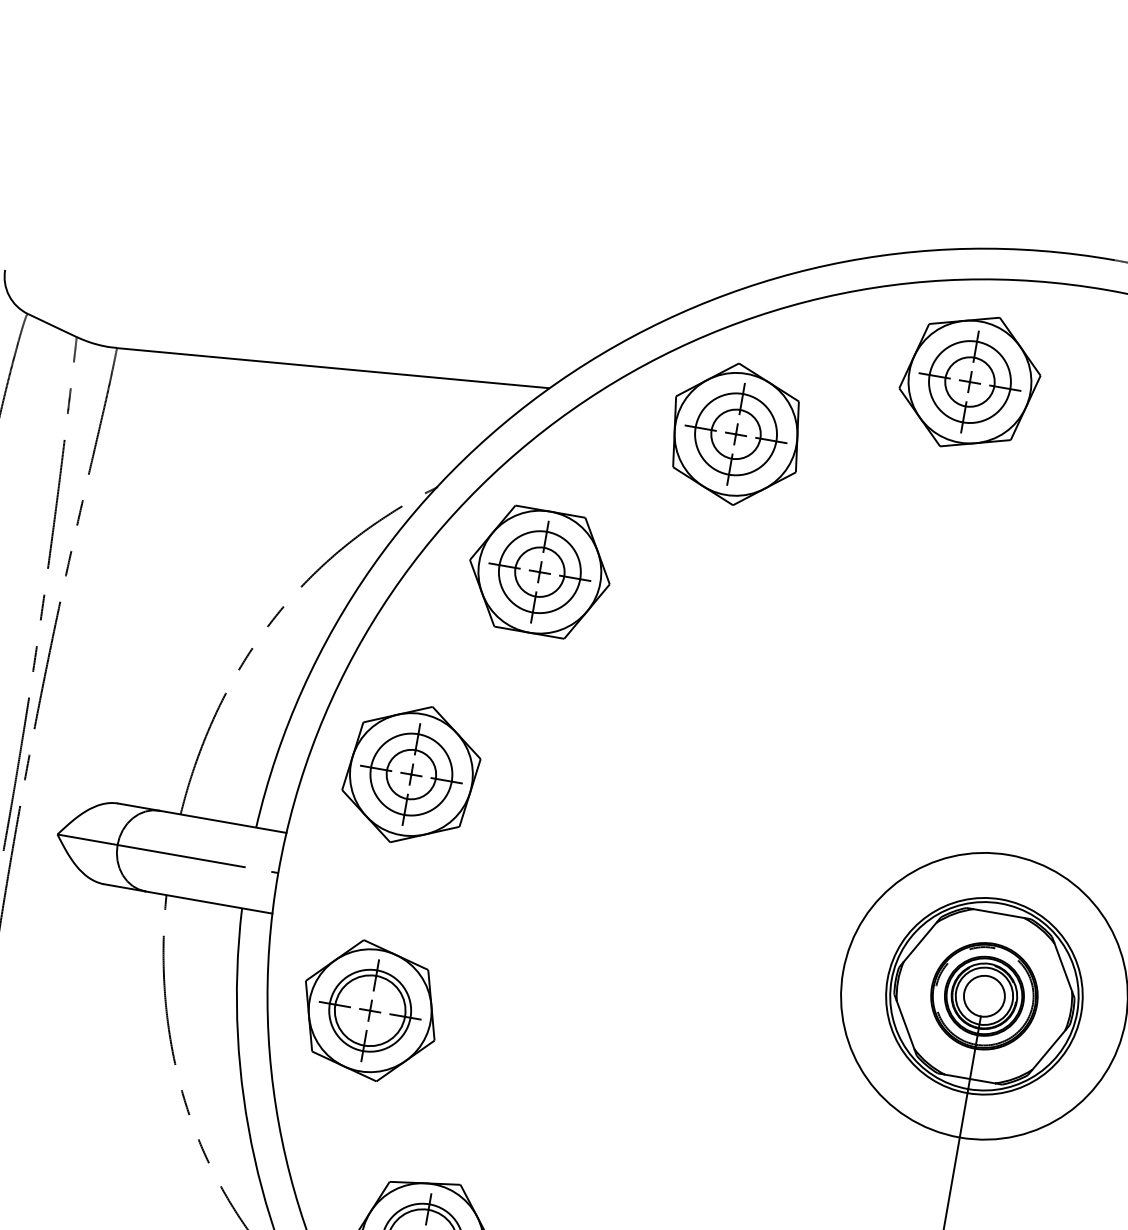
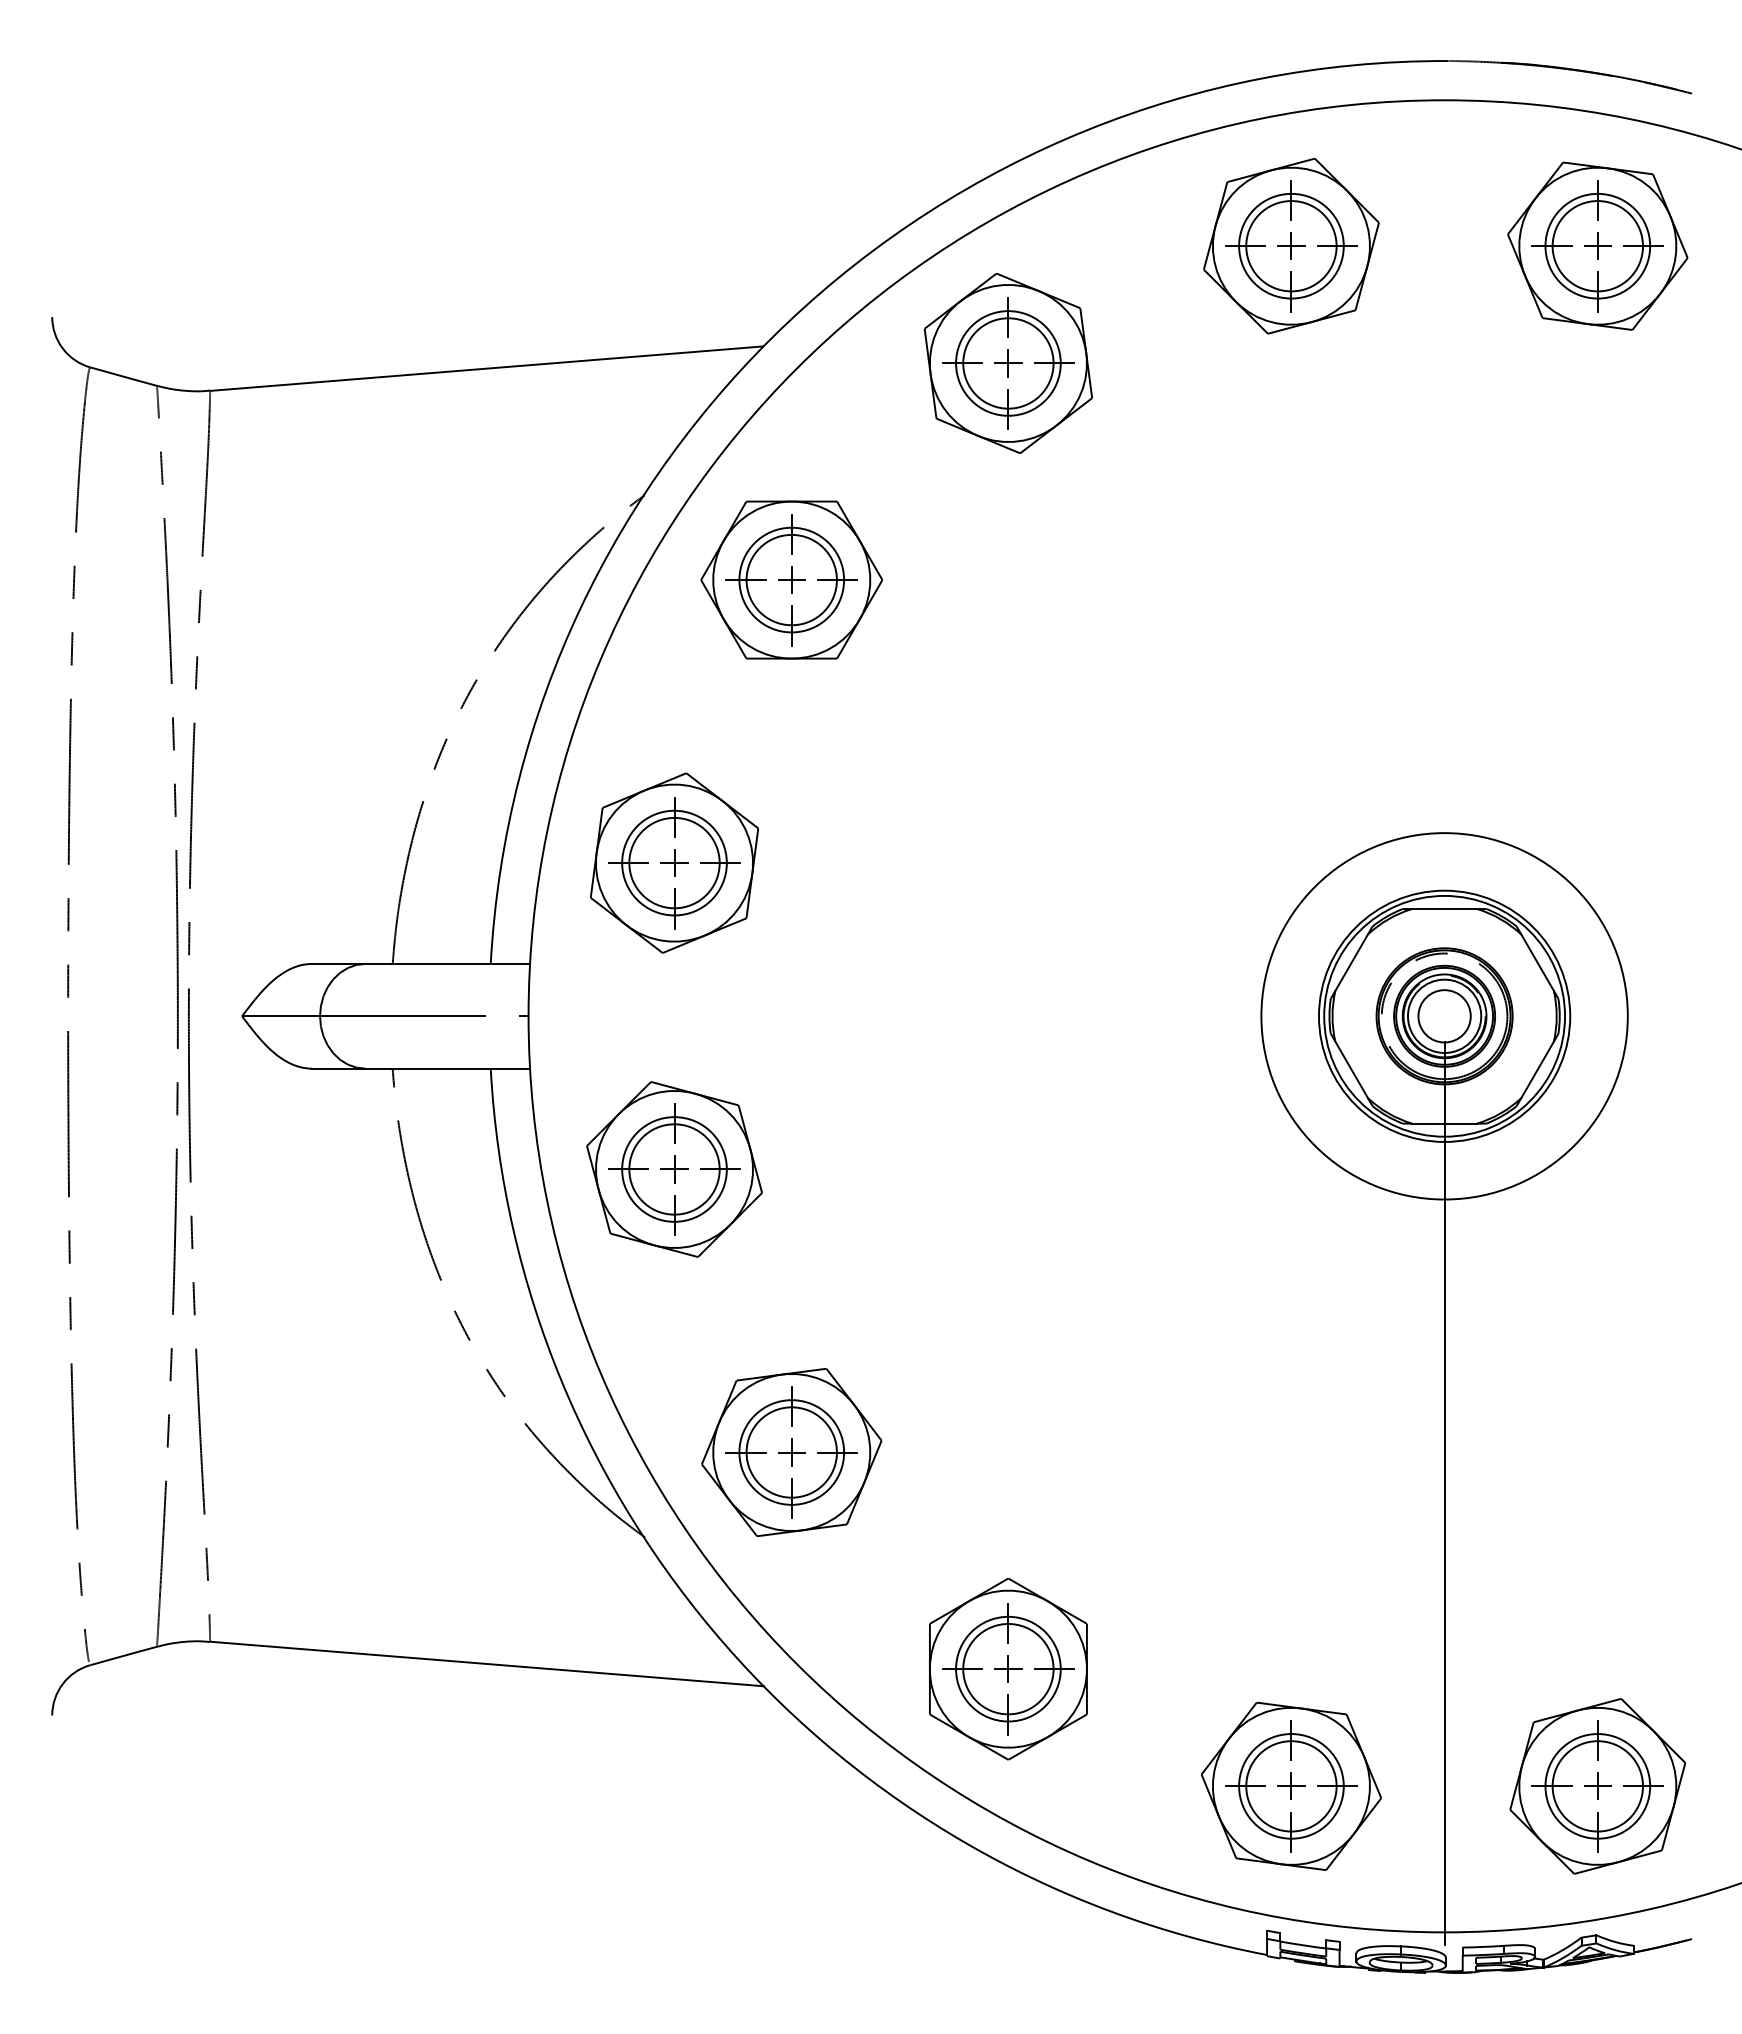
circle: (969, 382) -> (1291, 246), size x1.43
circle: (736, 434) -> (1008, 363), size x1.43
circle: (539, 571) -> (791, 579), size x1.43
circle: (411, 774) -> (674, 862), size x1.43

